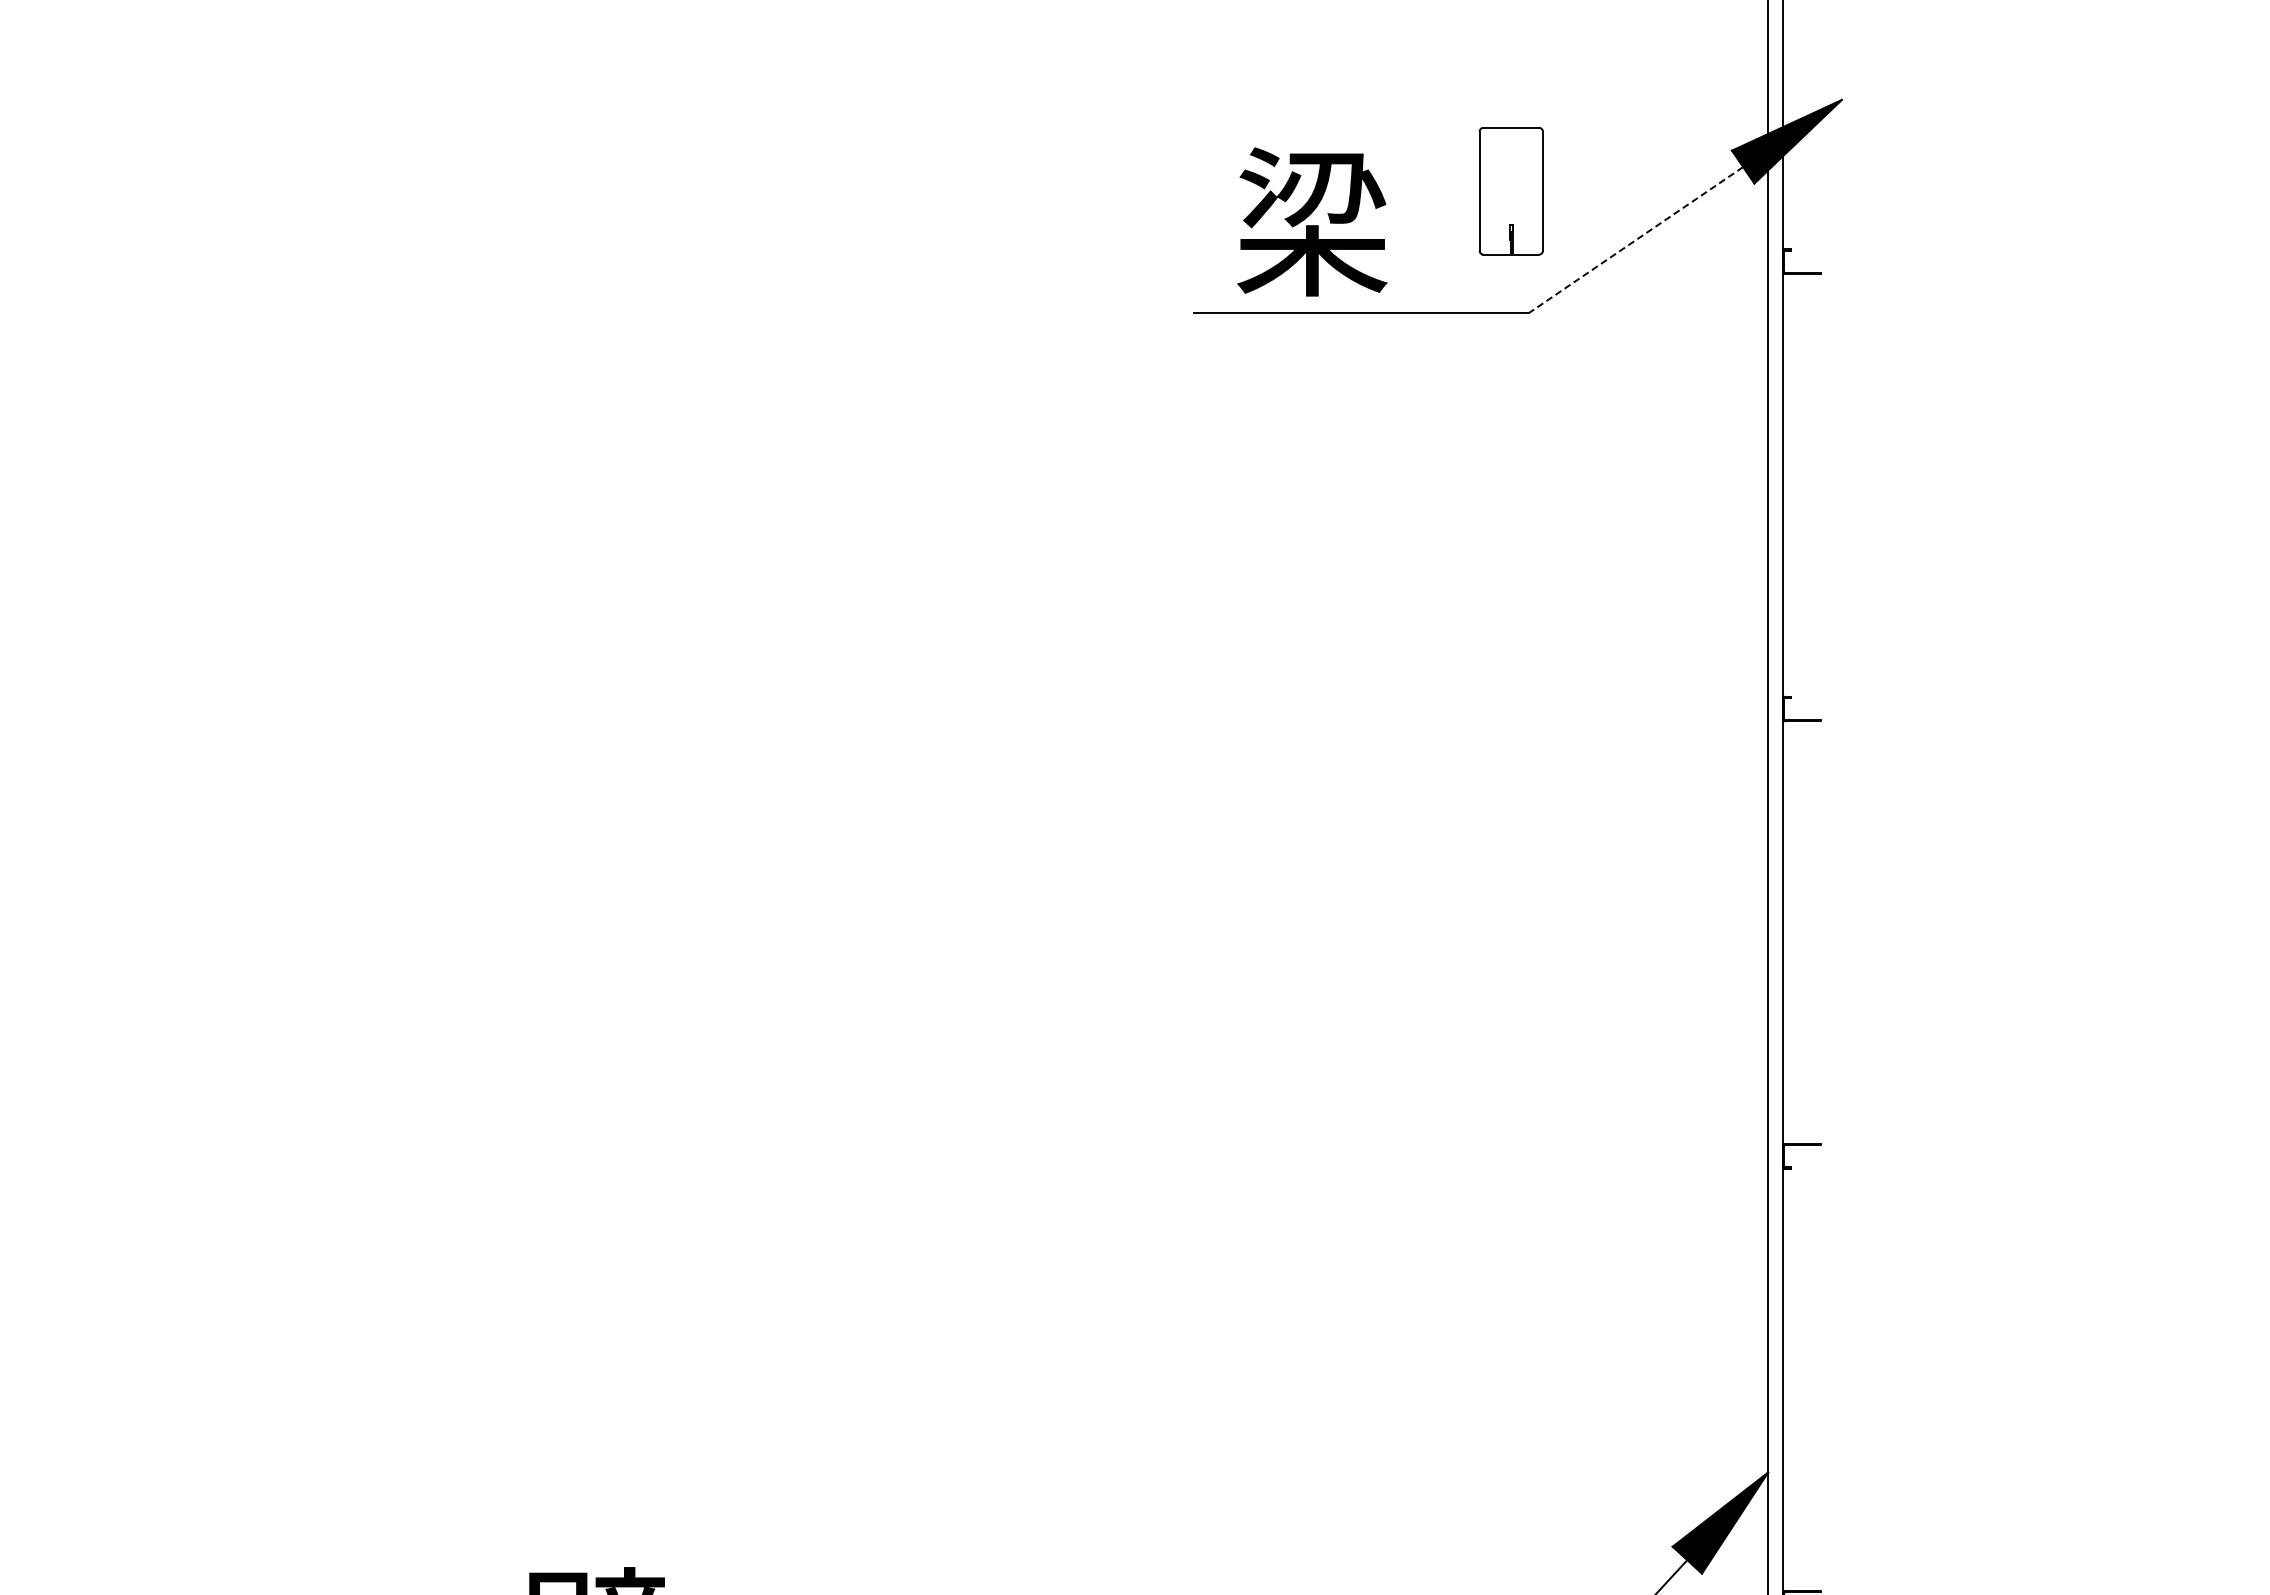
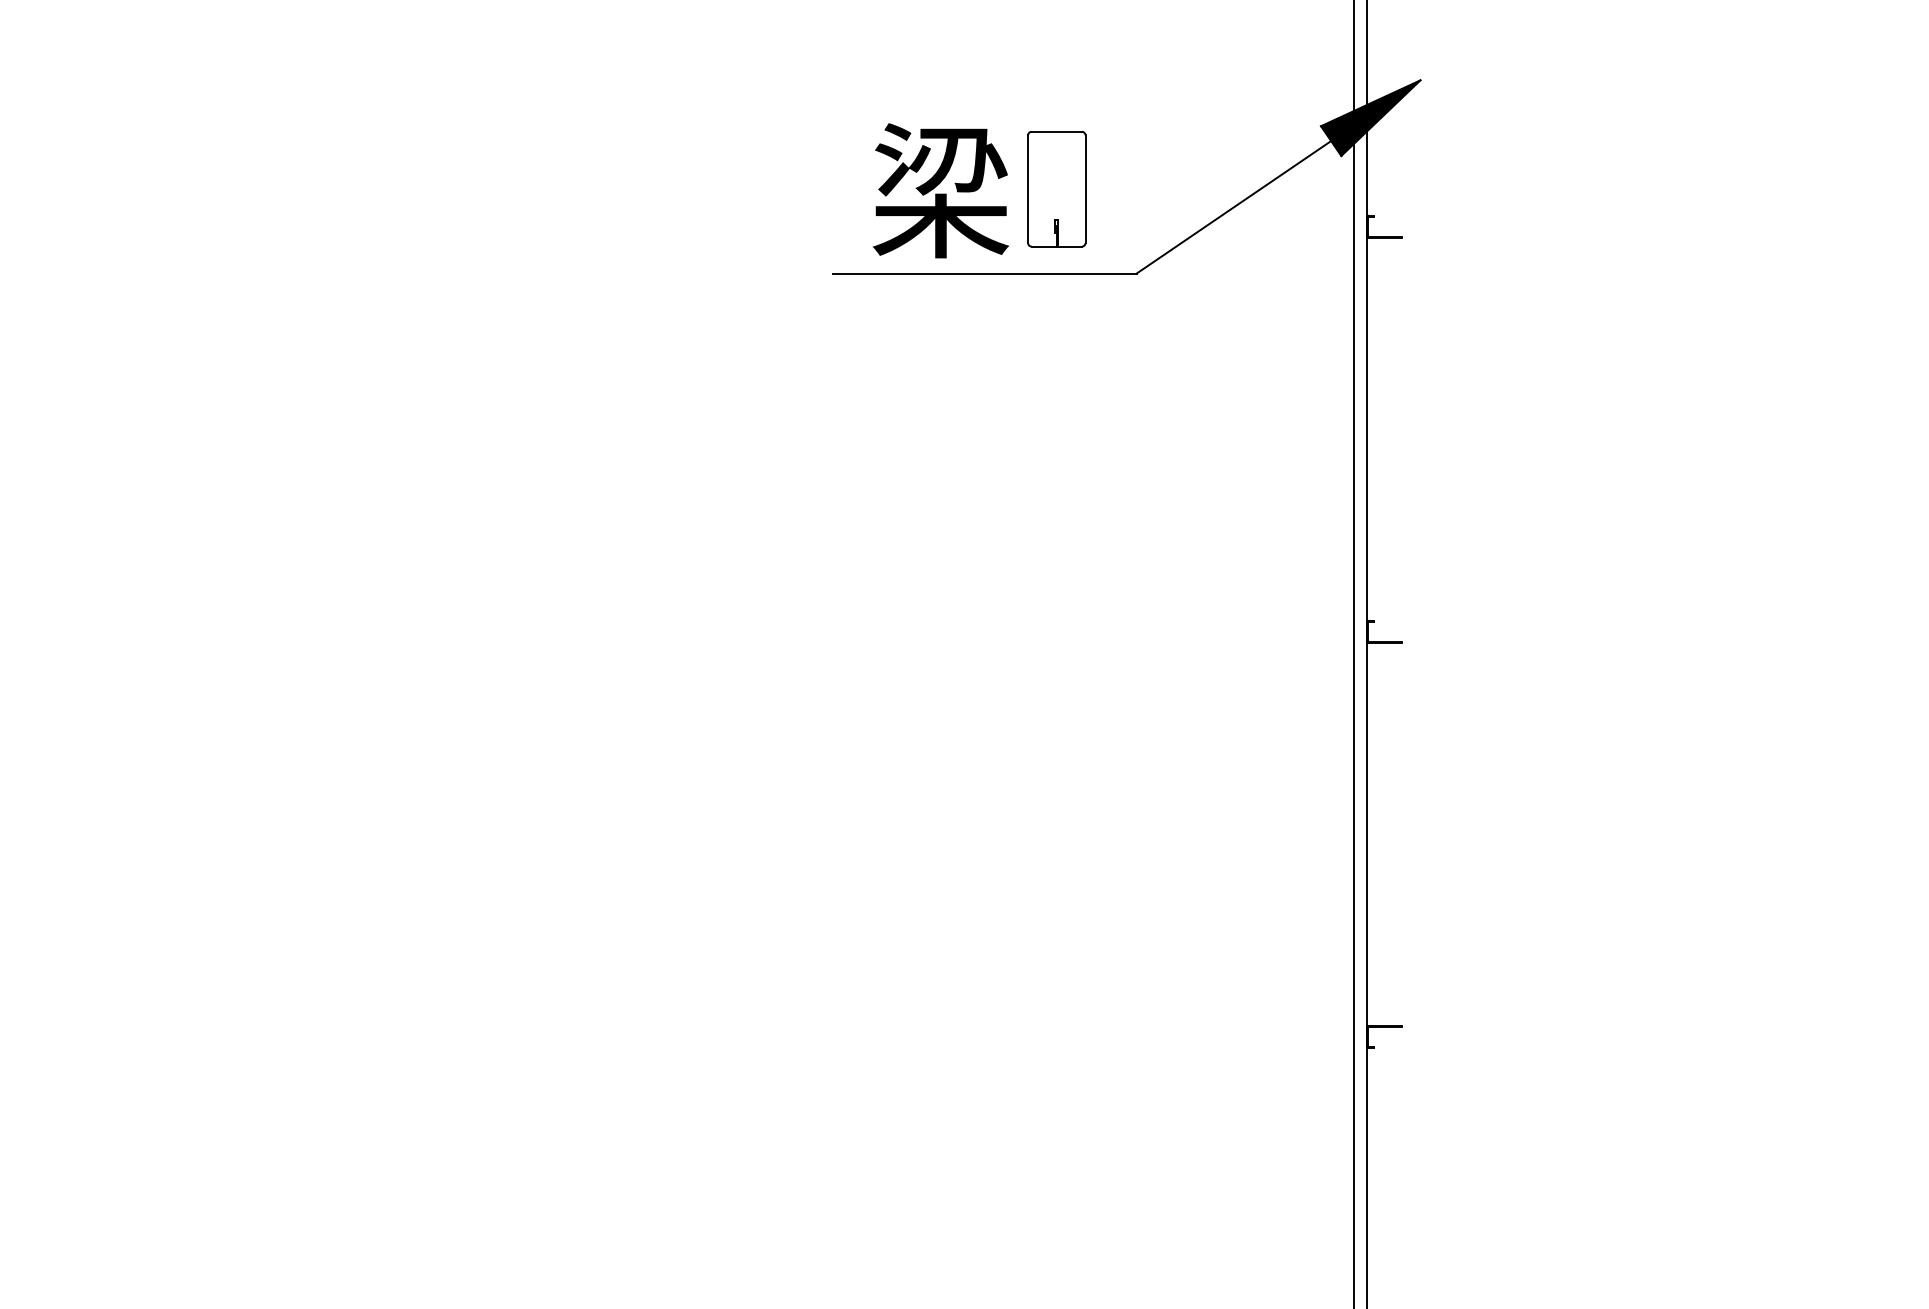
part: (1510, 191) -> (1056, 189), moved
line: (1635, 240) -> (1233, 207), dashed -> solid

